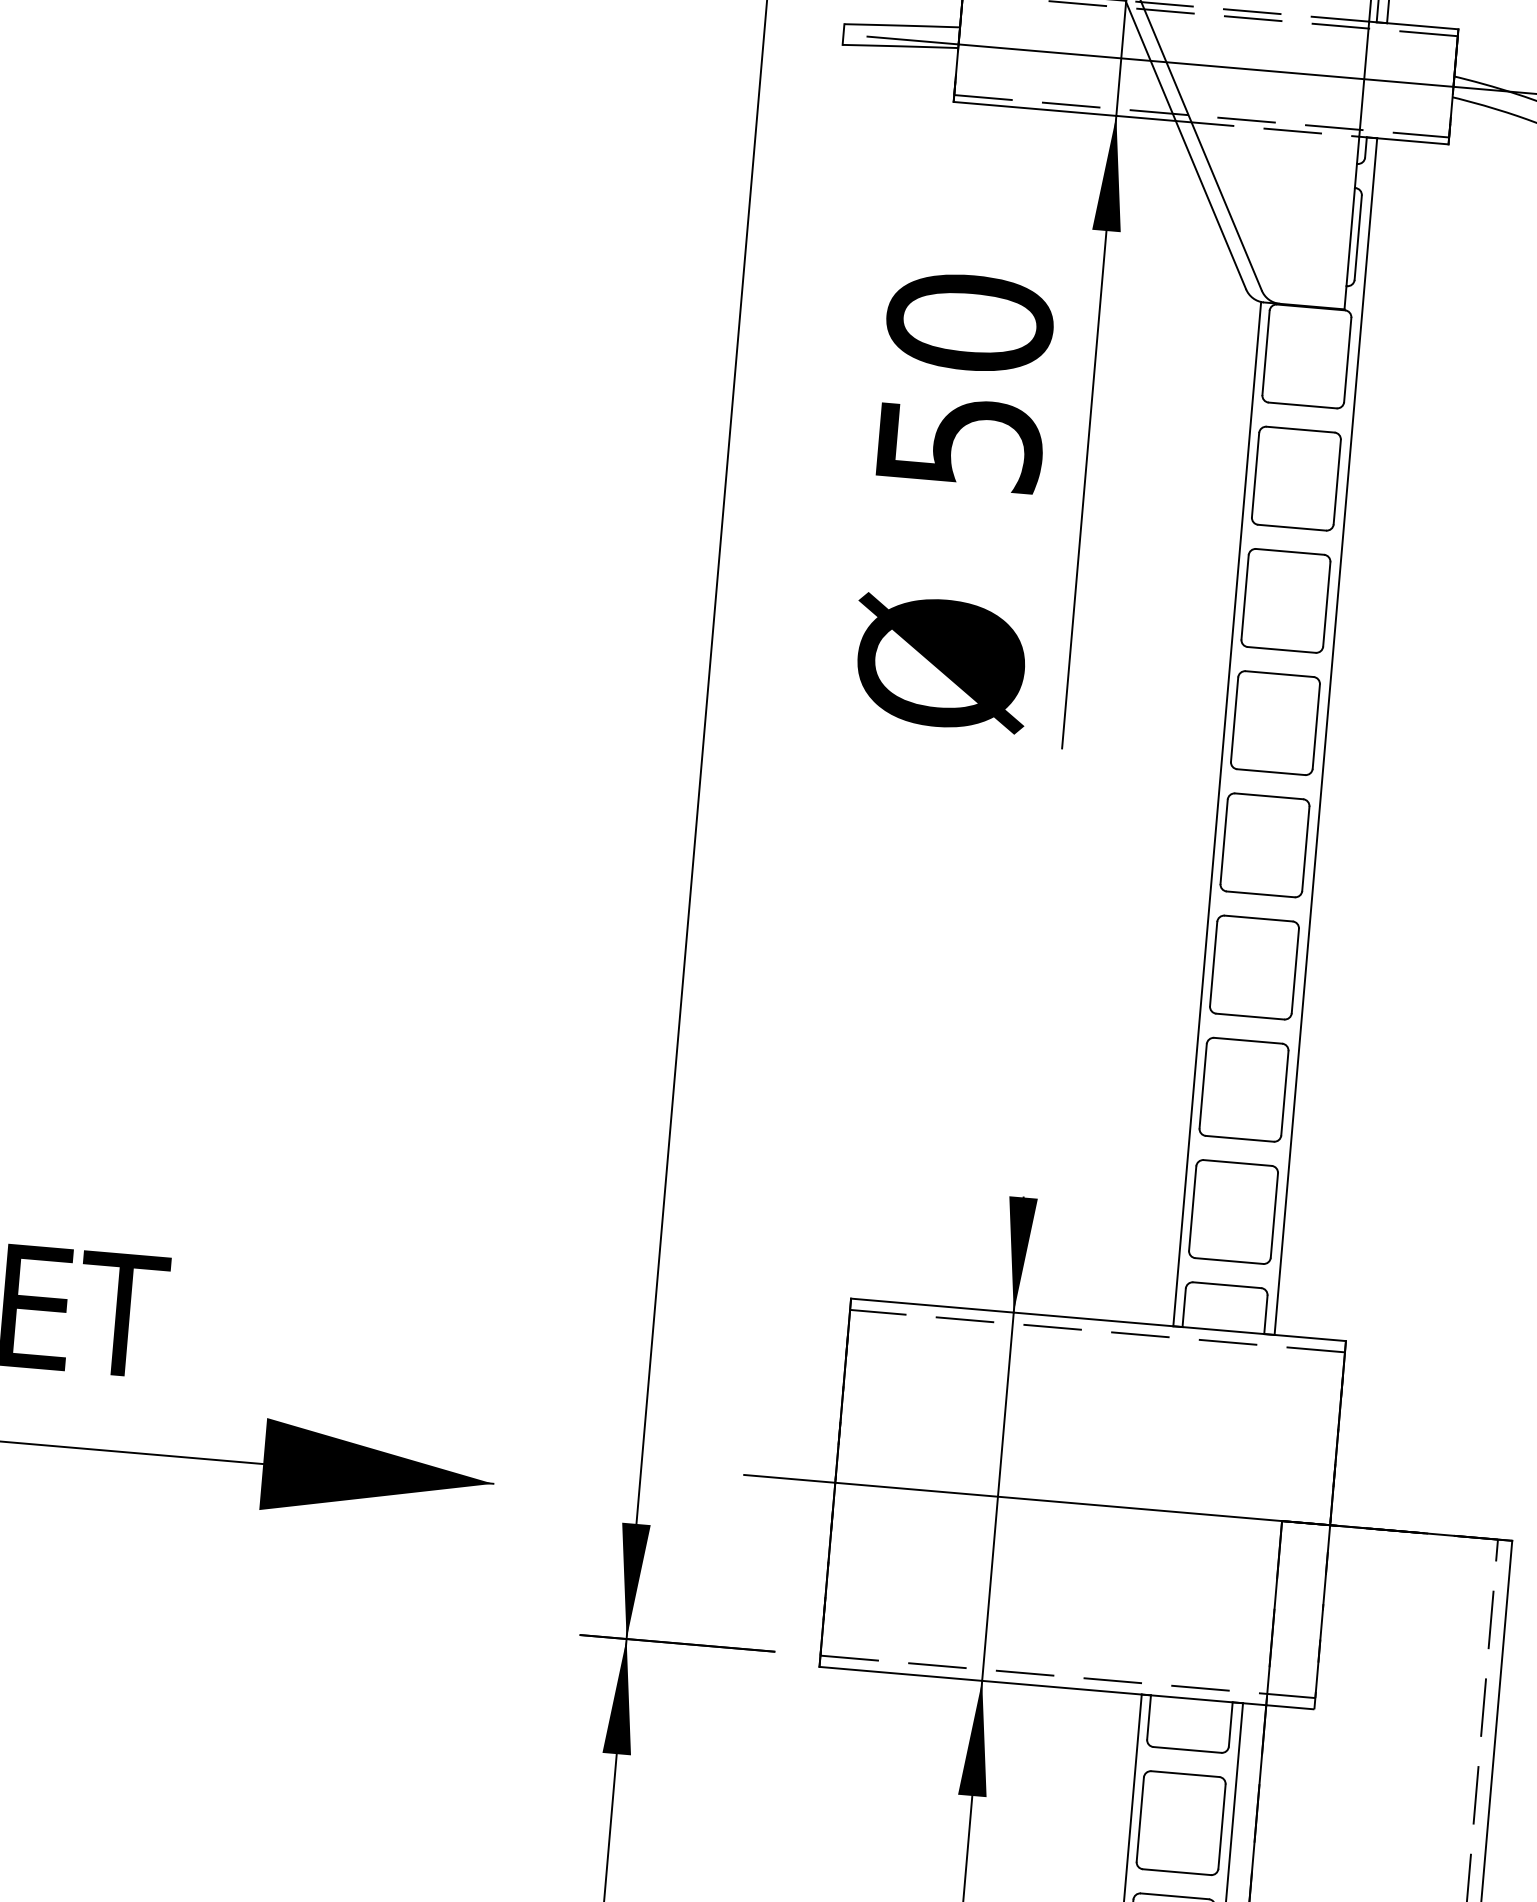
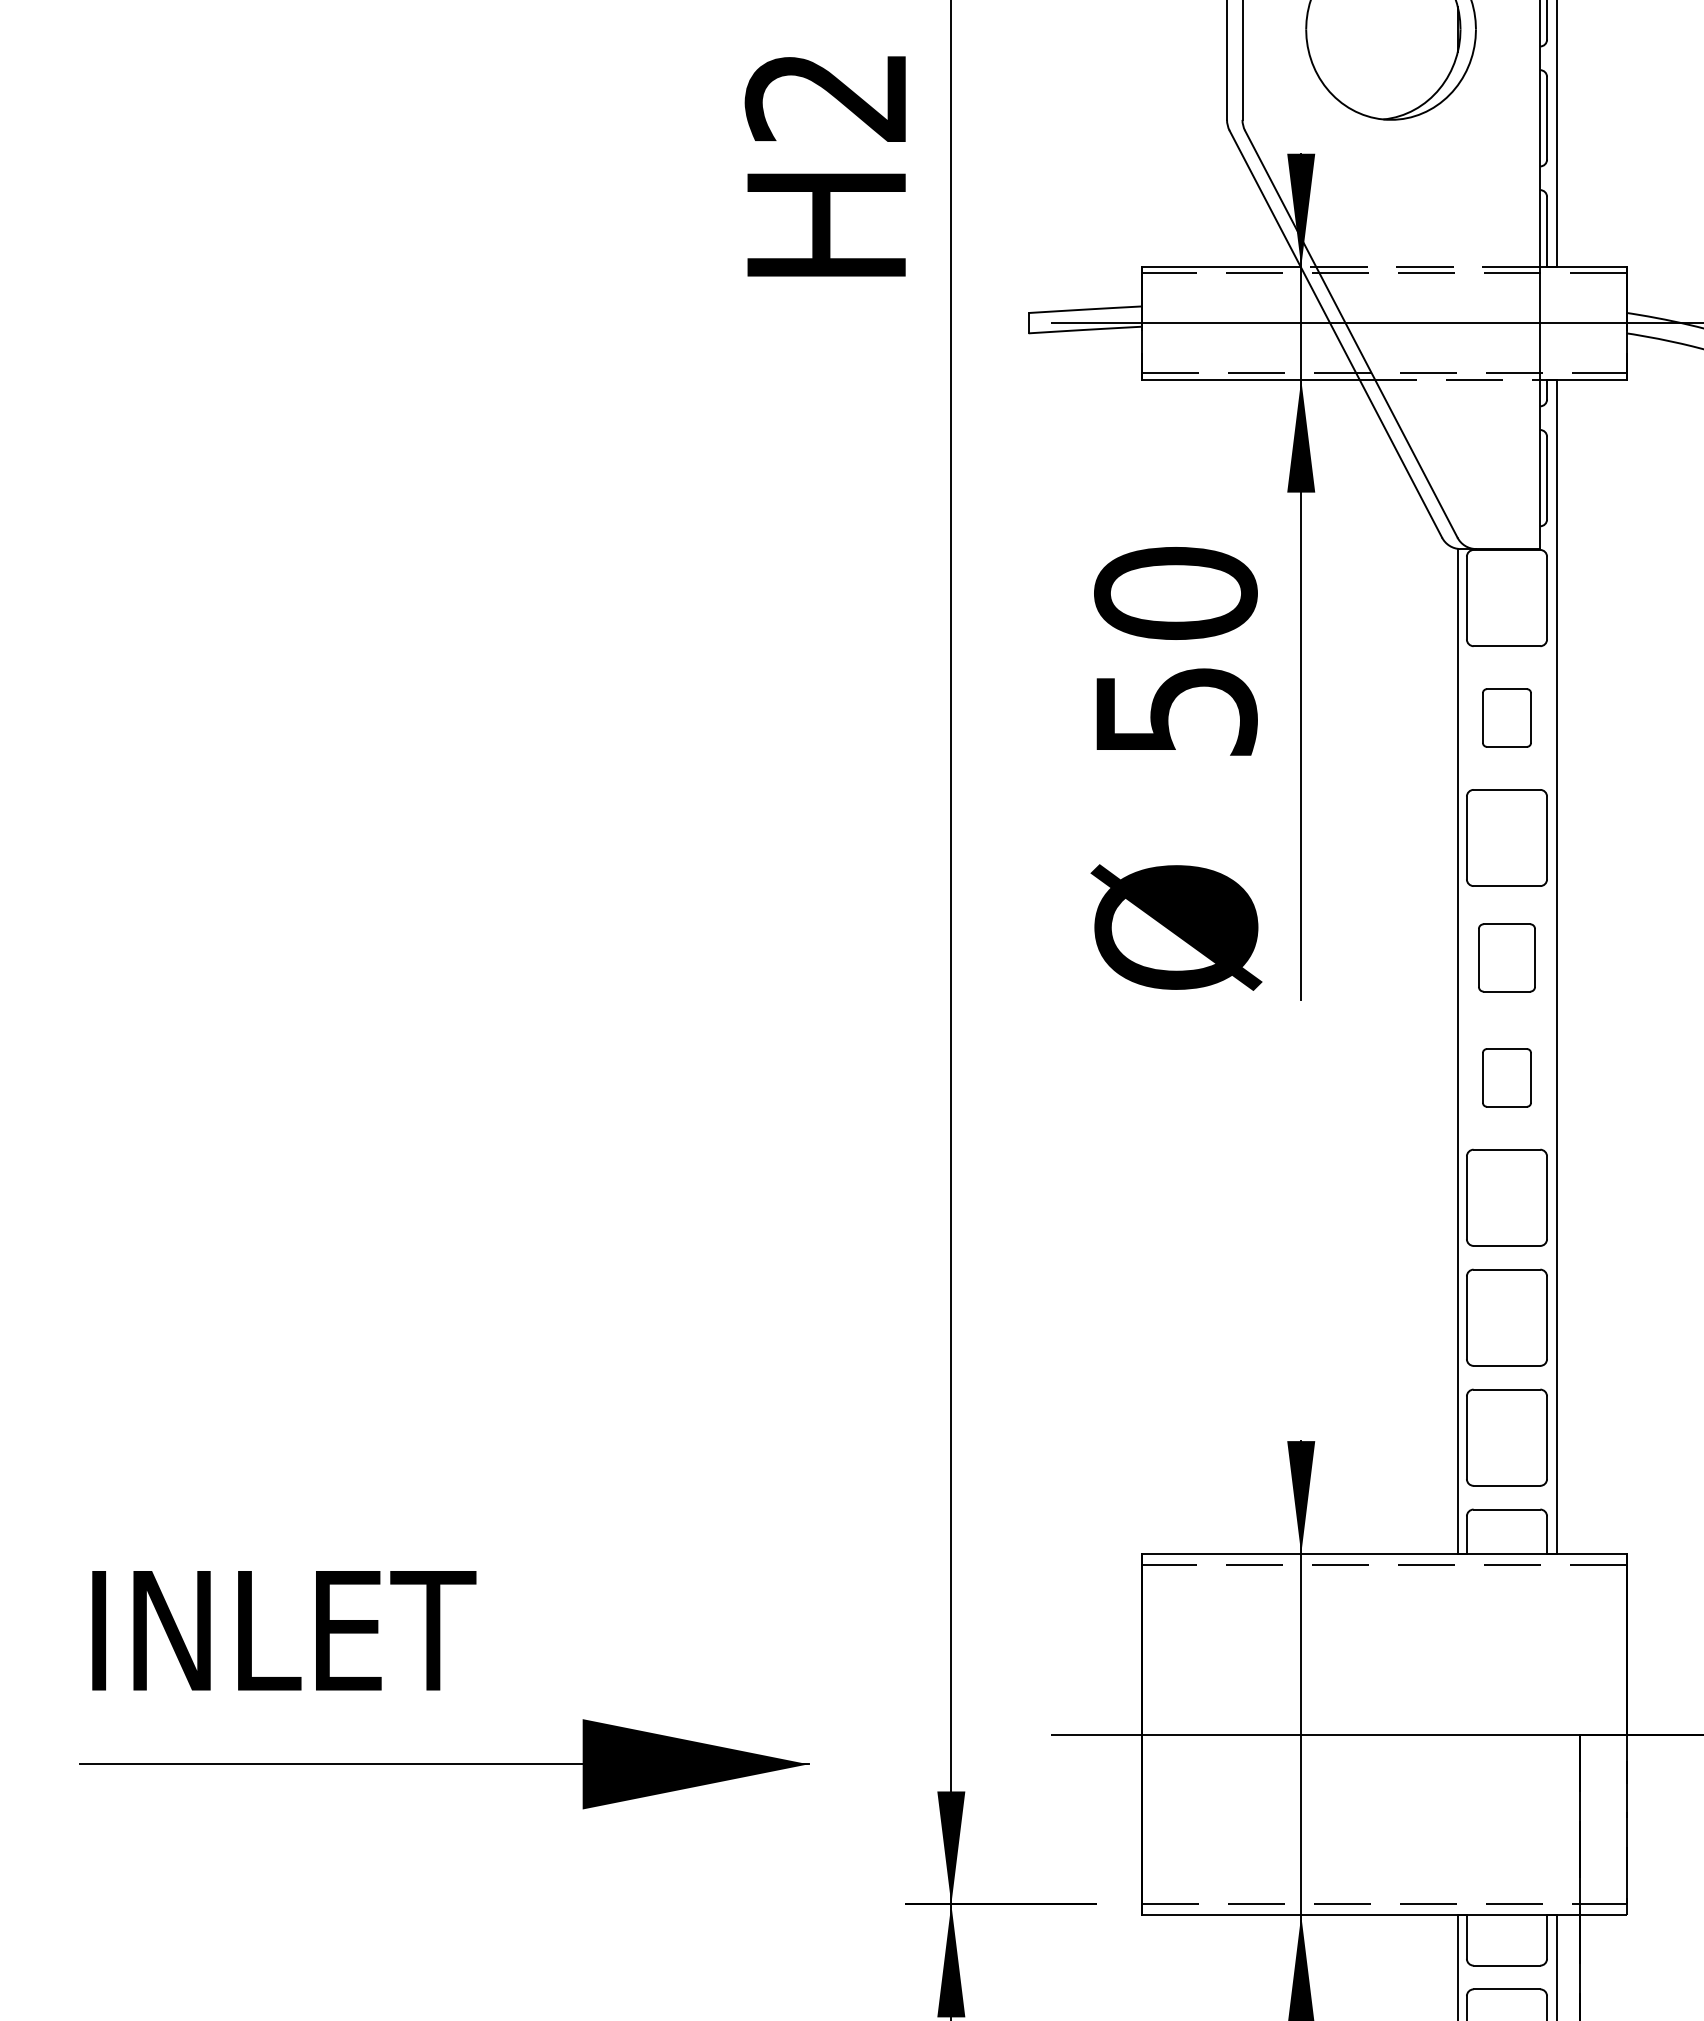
part: (1295, 478) -> (1506, 717), size x0.6
part: (1275, 722) -> (1506, 957), size x0.7
part: (1264, 844) -> (1506, 1077), size x0.6

